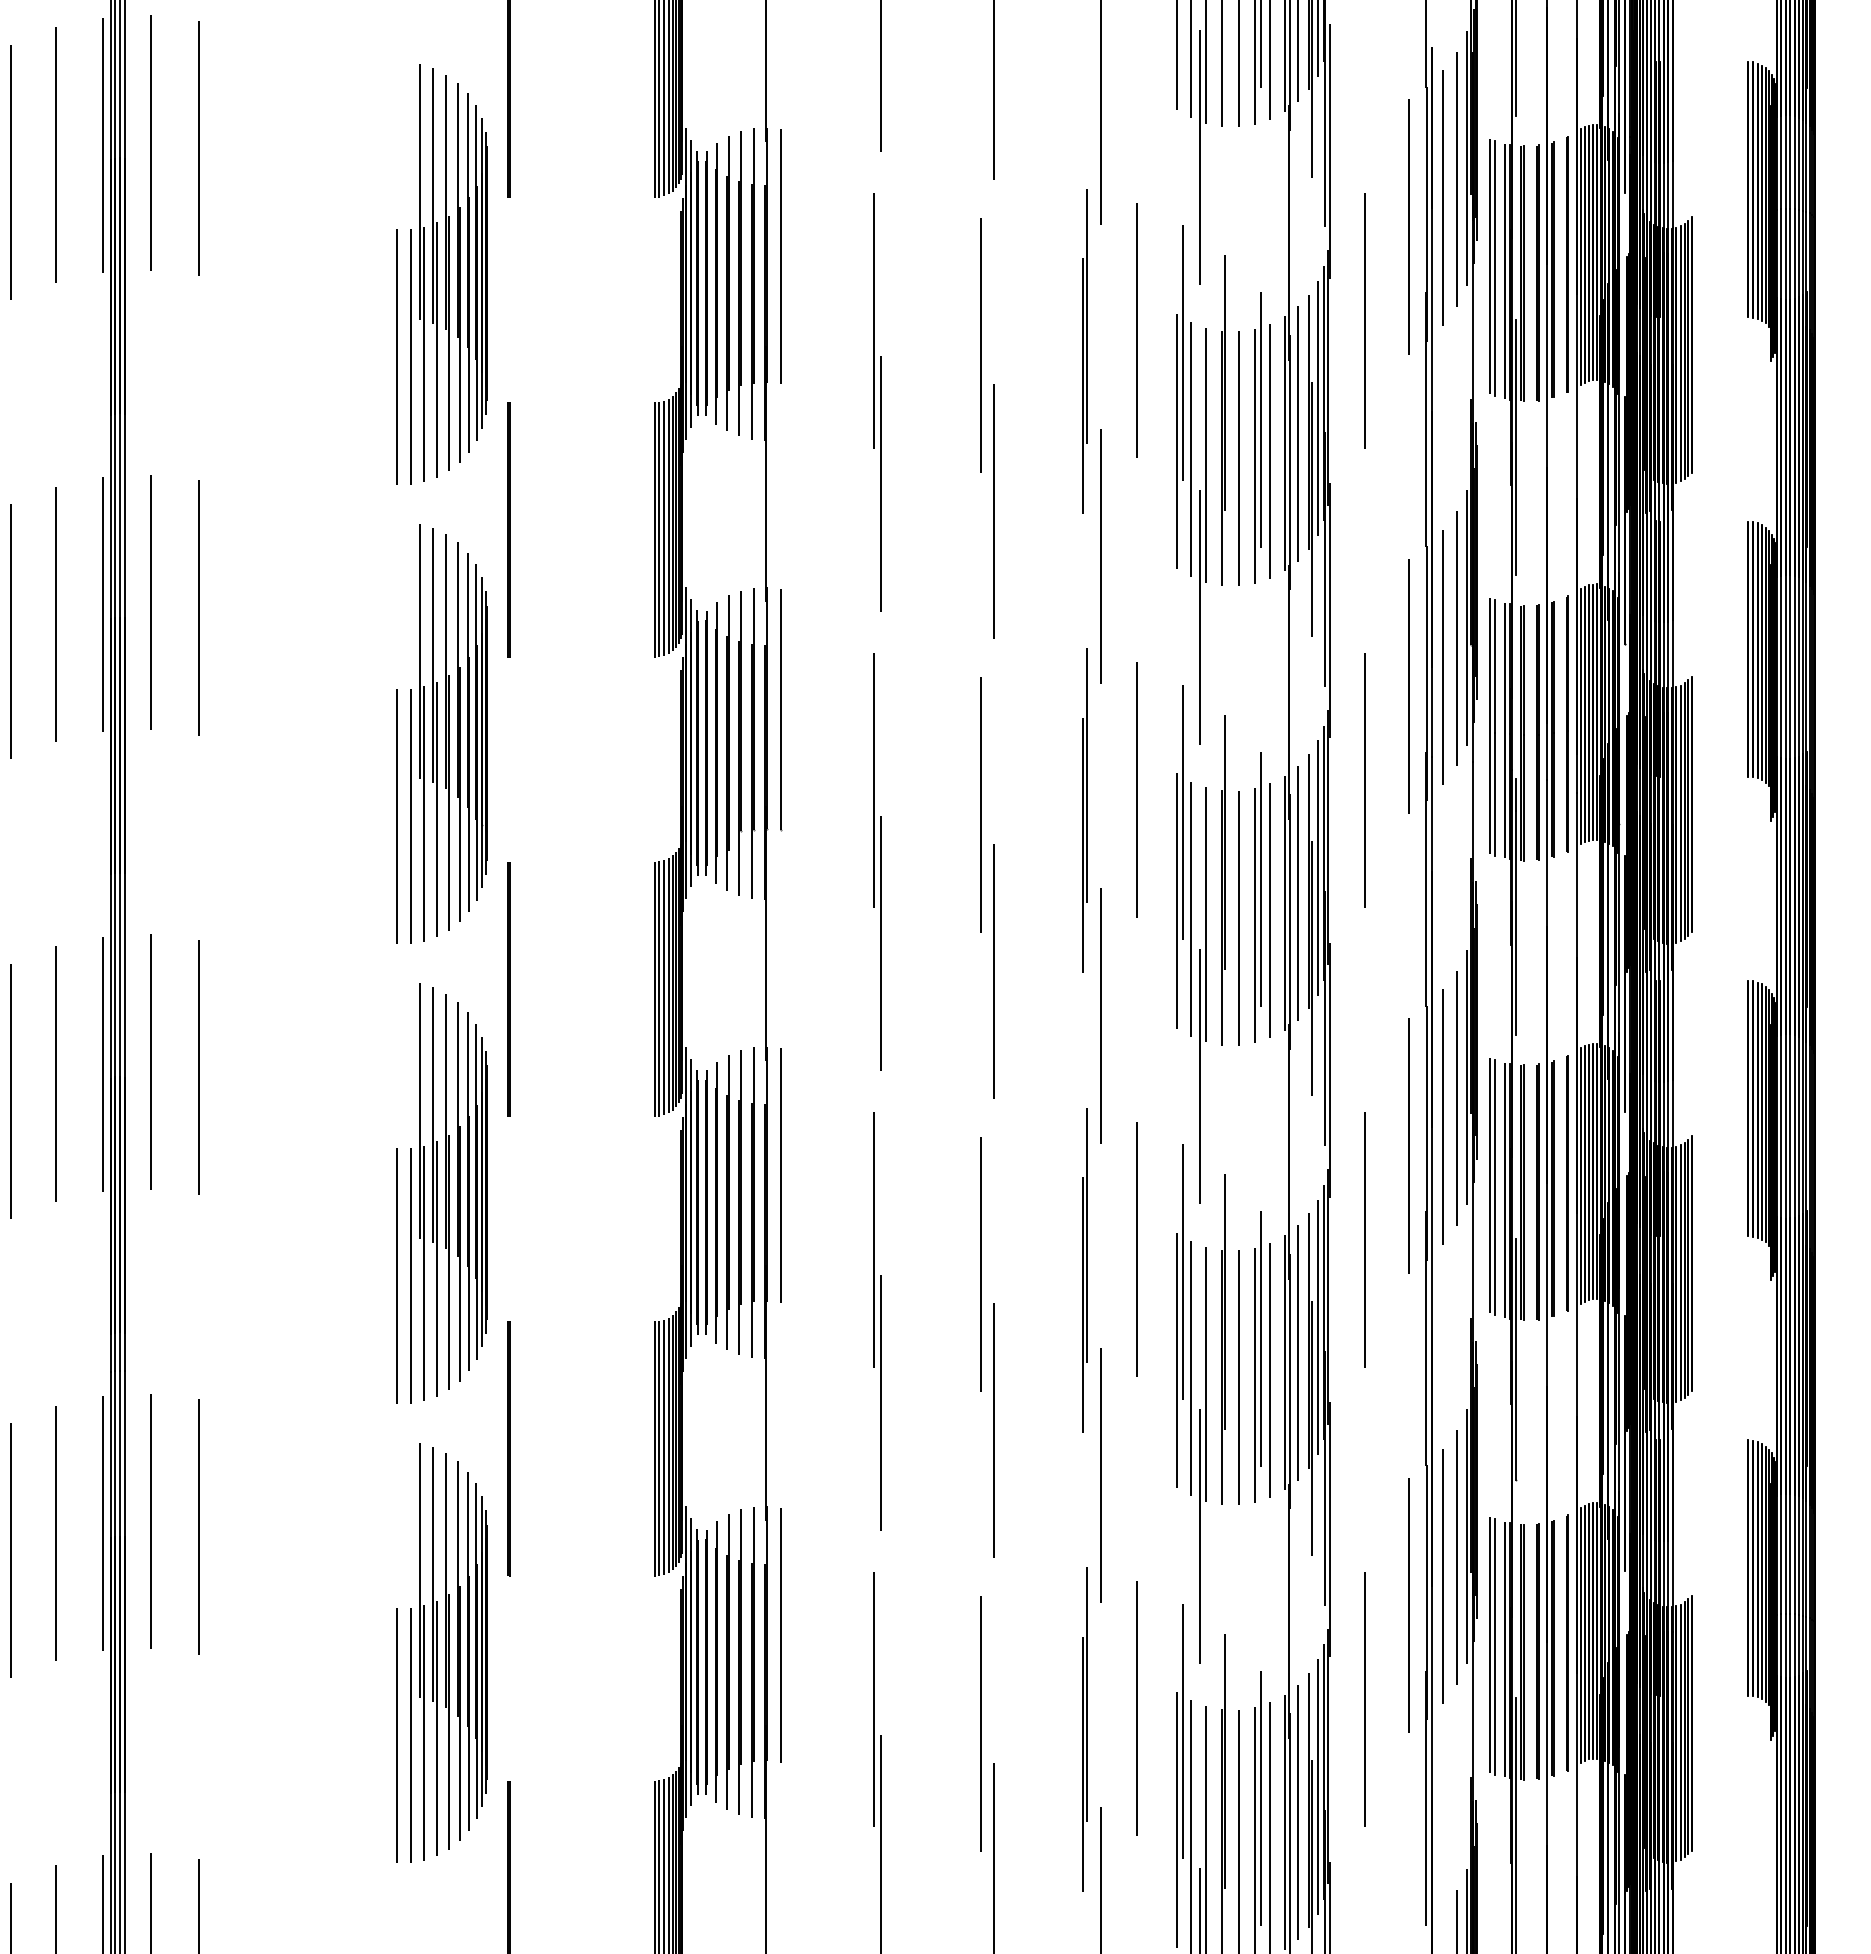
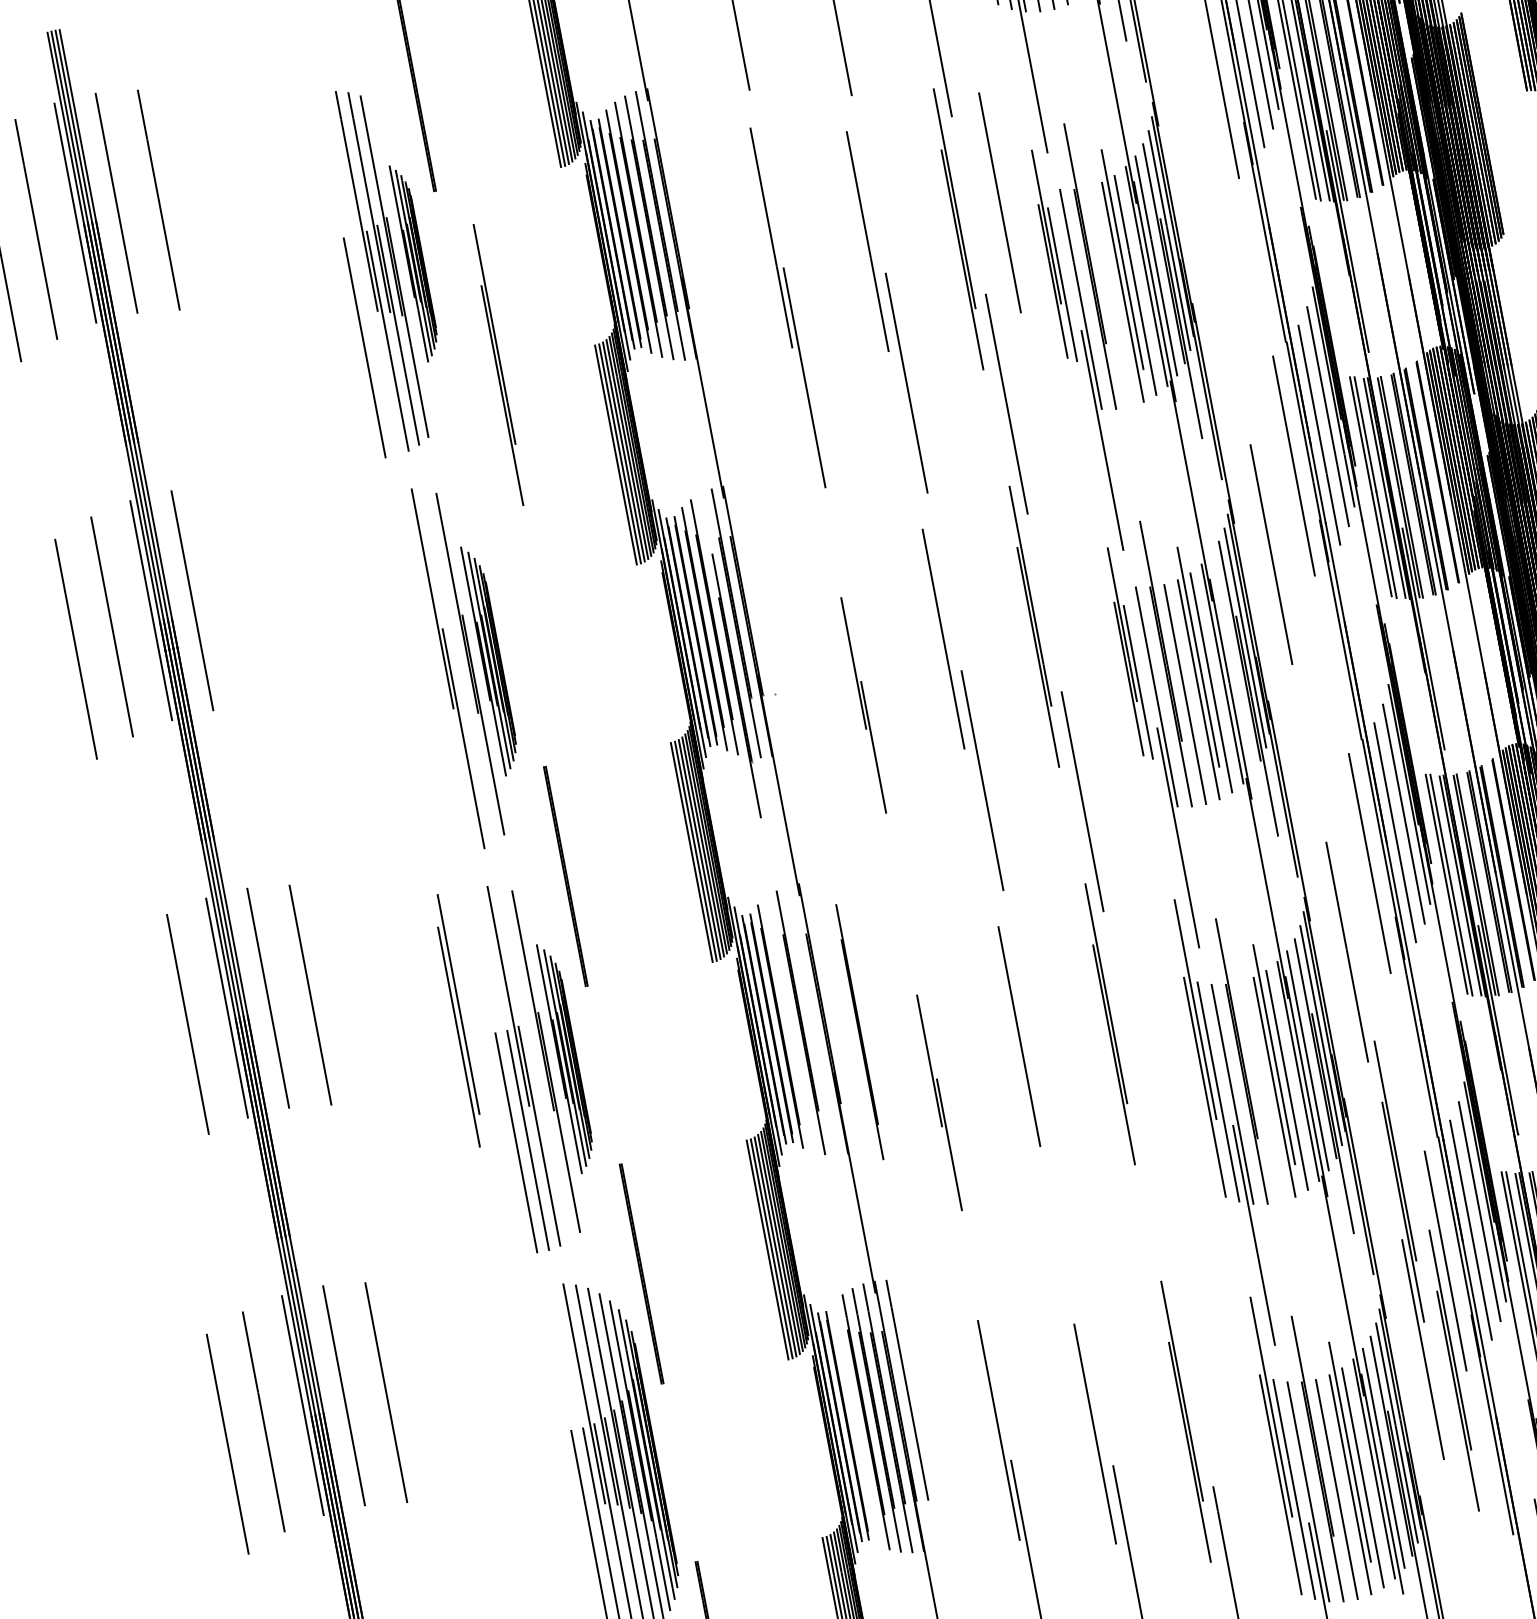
line: (780, 256) -> (679, 197), removed
part: (472, 272) -> (415, 262), size x0.6
line: (1364, 320) -> (1195, 156), removed
line: (410, 356) -> (376, 345), removed
part: (1183, 400) -> (1052, 255), size x0.7
part: (542, 404) -> (498, 364), added
line: (1238, 458) -> (1109, 296), removed
line: (508, 529) -> (489, 478), removed
line: (199, 607) -> (235, 597), removed
line: (780, 708) -> (754, 588), removed
part: (472, 731) -> (491, 659), size x0.7
part: (434, 732) -> (458, 666), removed
part: (740, 743) -> (737, 686), moved
line: (1136, 789) -> (1075, 600), removed
line: (397, 816) -> (440, 745), removed
line: (410, 816) -> (452, 743), removed
part: (1183, 860) -> (1128, 653), size x0.7
part: (877, 861) -> (863, 705), size x0.6
line: (1297, 893) -> (1232, 663), removed
line: (11, 1090) -> (152, 1046), removed
part: (358, 1127) -> (458, 1020), added
line: (780, 1175) -> (831, 992), removed
part: (434, 1191) -> (534, 1063), removed
part: (472, 1191) -> (567, 1057), size x0.7
line: (727, 1202) -> (859, 1032), moved
line: (752, 1202) -> (811, 1020), removed
line: (1136, 1249) -> (1151, 997), removed
part: (877, 1321) -> (939, 1102), size x0.6
line: (1238, 1377) -> (1260, 1091), removed
line: (994, 1430) -> (1058, 1177), removed
line: (1100, 1475) -> (1157, 1199), removed
part: (1373, 1507) -> (1399, 1182), added
line: (716, 1661) -> (856, 1423), removed
line: (1136, 1708) -> (1227, 1395), removed
part: (1394, 1729) -> (1453, 1370), added

